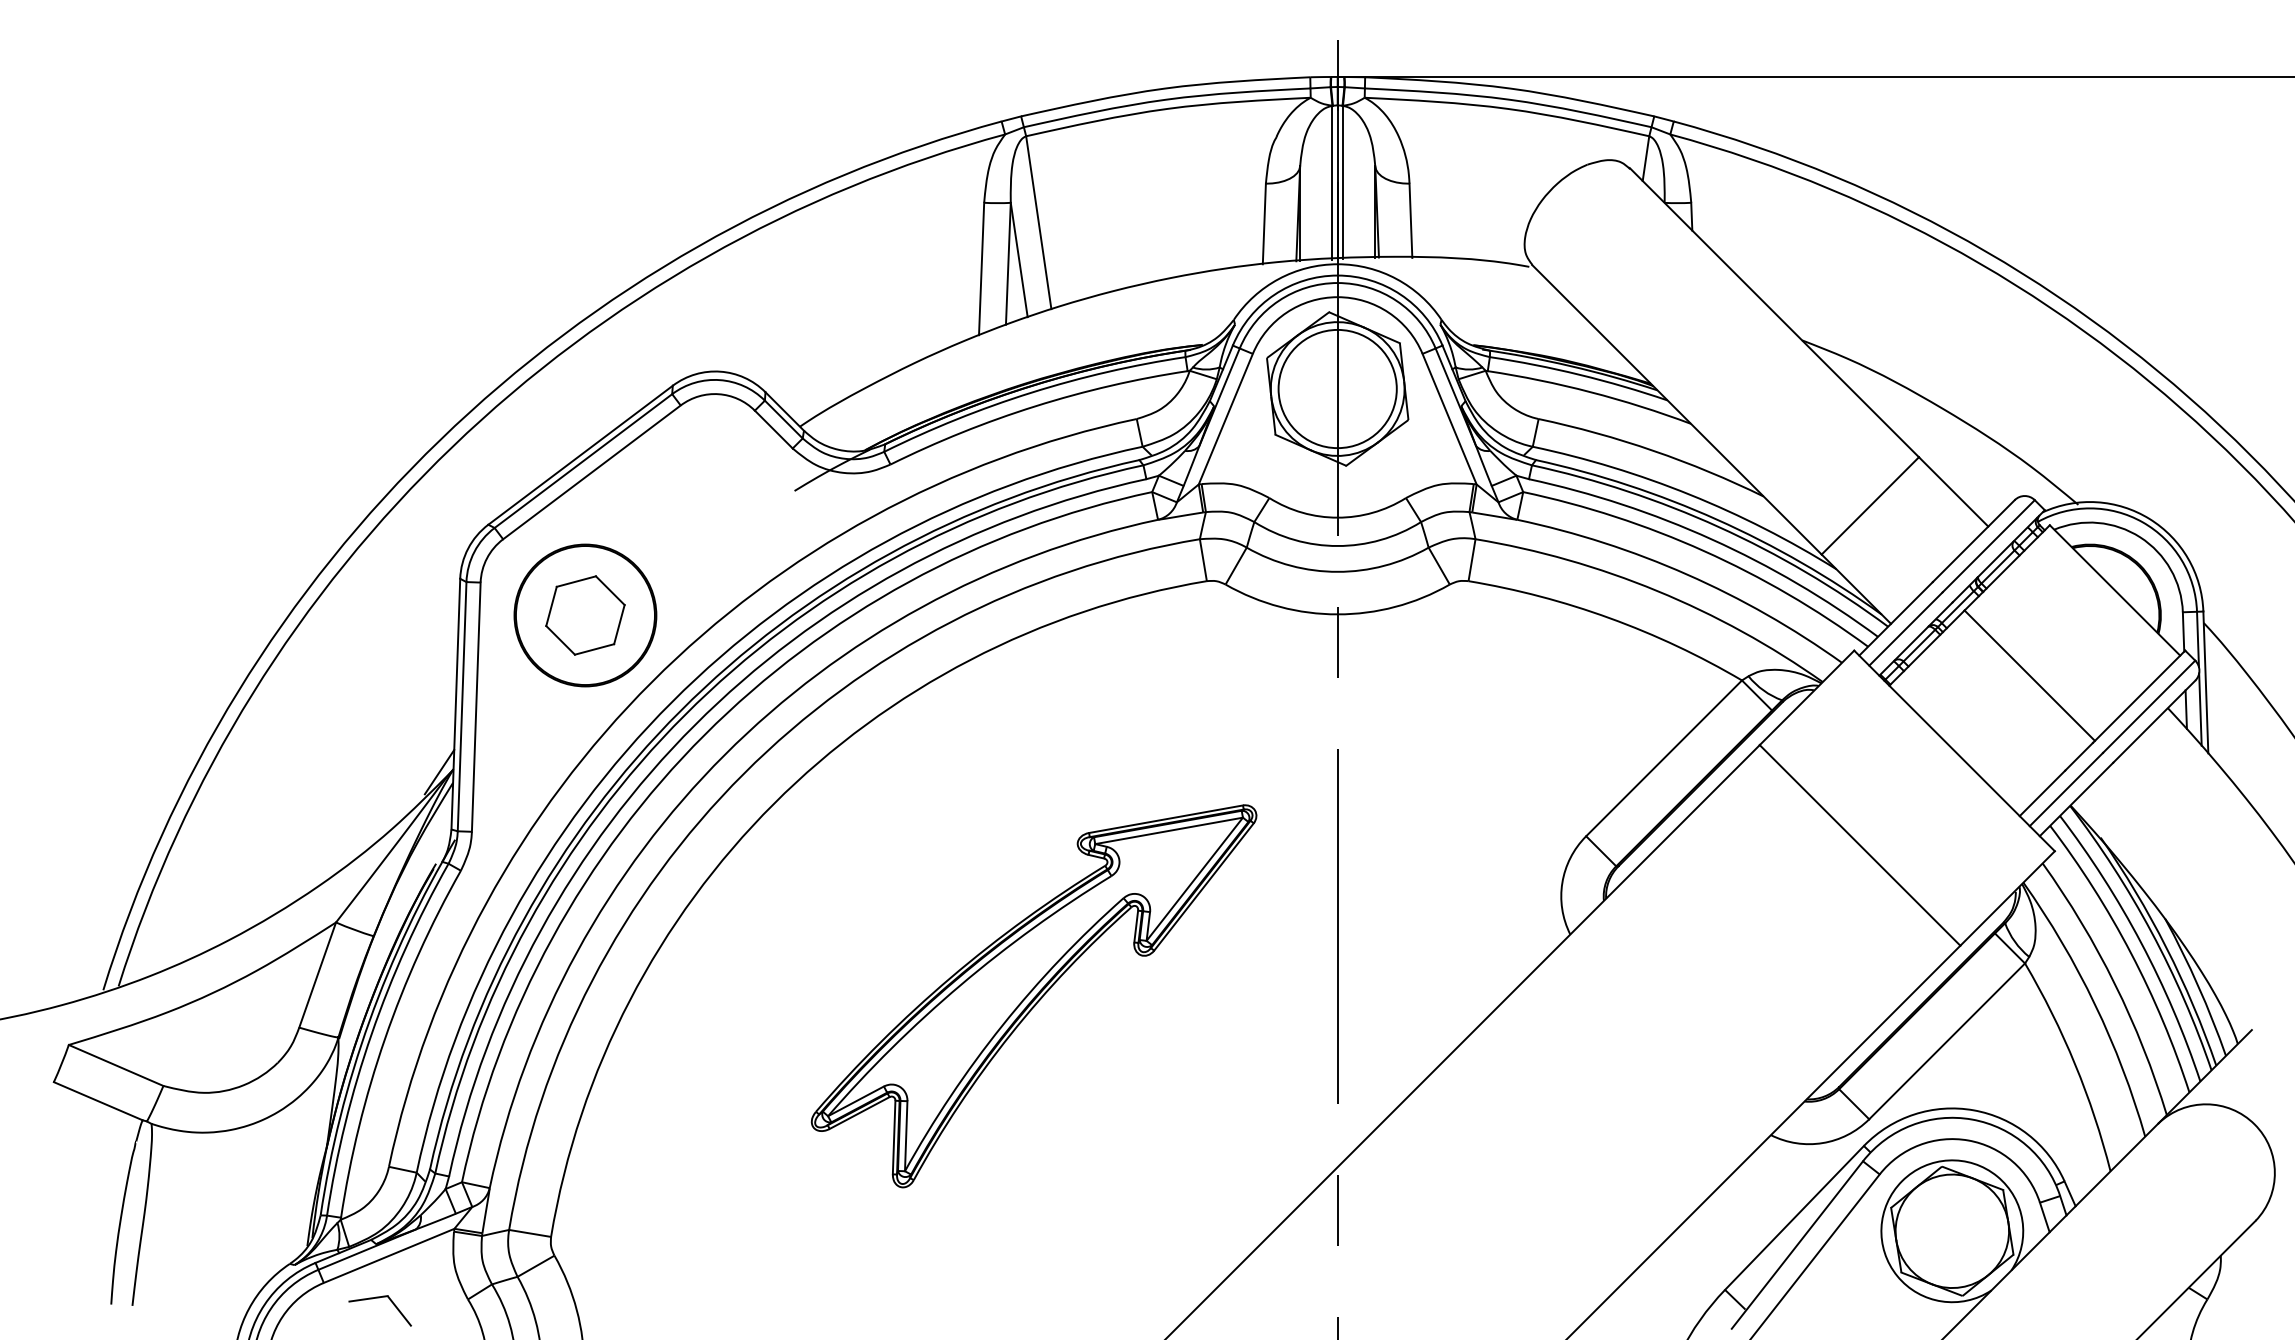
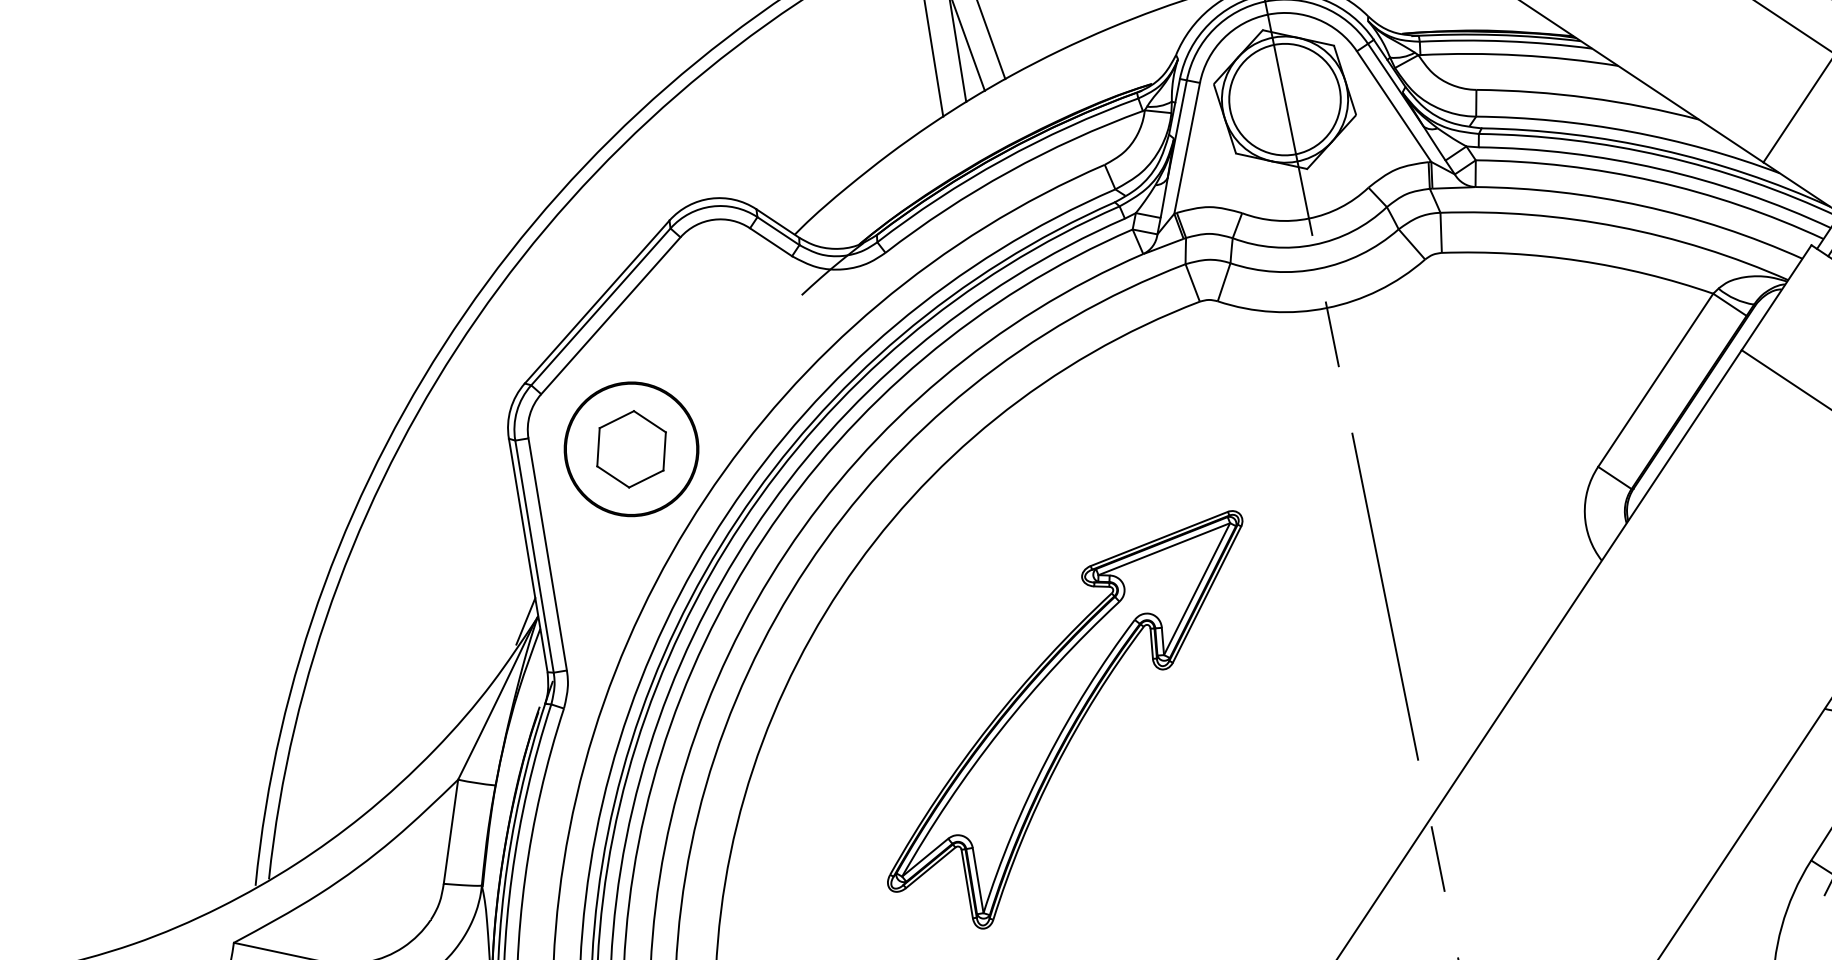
part: (1033, 996) -> (1069, 727), moved

